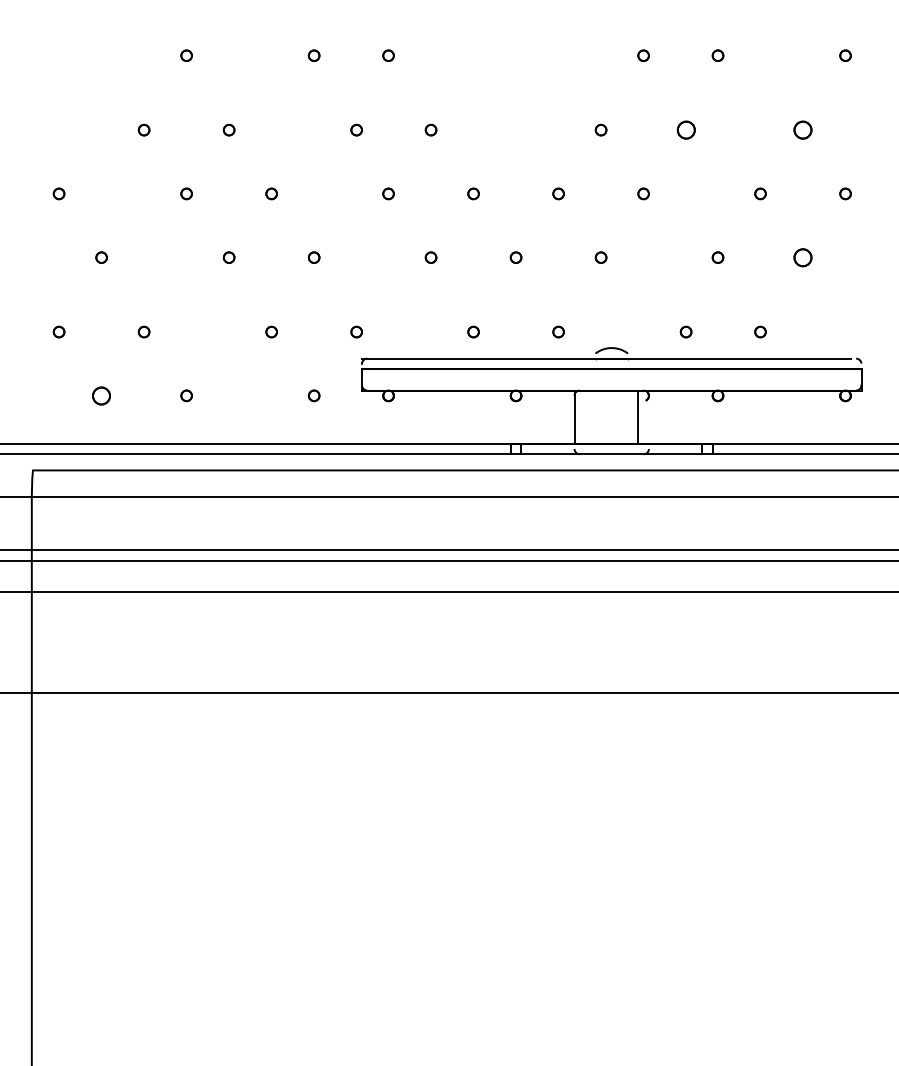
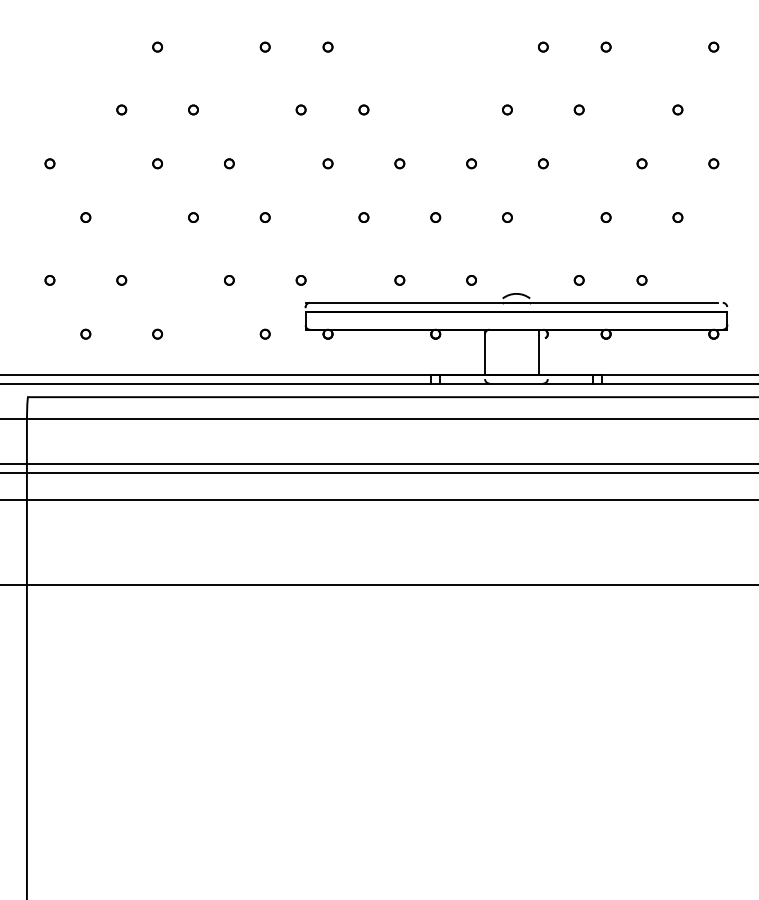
part: (685, 129) -> (578, 109), size x0.62
part: (802, 129) -> (677, 109), size x0.62
part: (802, 257) -> (677, 217), size x0.62
part: (101, 394) -> (85, 333), size x0.62

